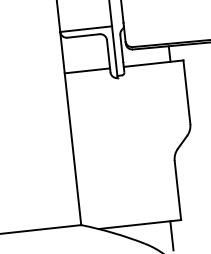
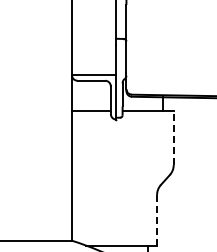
line: (186, 91) -> (173, 137), solid -> dashed
line: (178, 189) -> (157, 219), solid -> dashed

